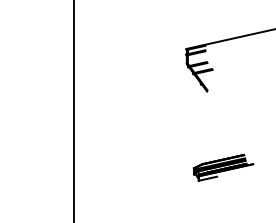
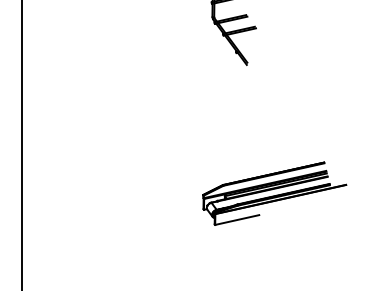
part: (223, 167) -> (274, 193), size x1.43

